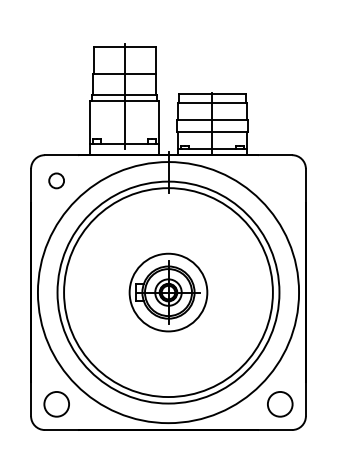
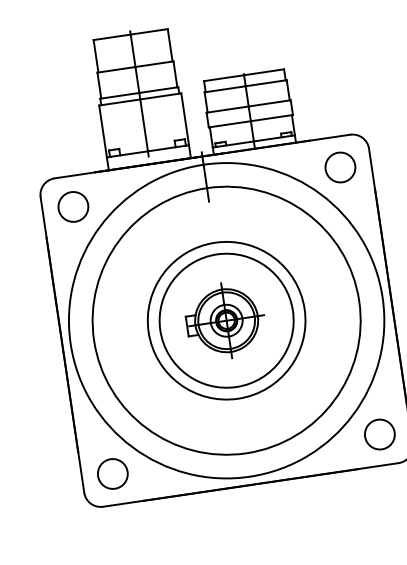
circle: (56, 180) -> (73, 206), size x1.67
circle: (280, 180) -> (340, 167), added
circle: (168, 292) -> (226, 320), size x0.62
circle: (168, 292) -> (226, 320), size x1.43

